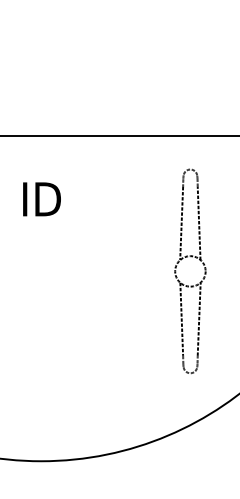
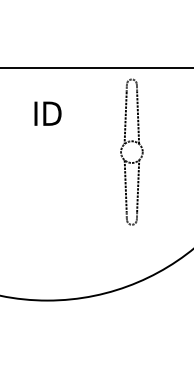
part: (189, 257) -> (131, 142), moved

